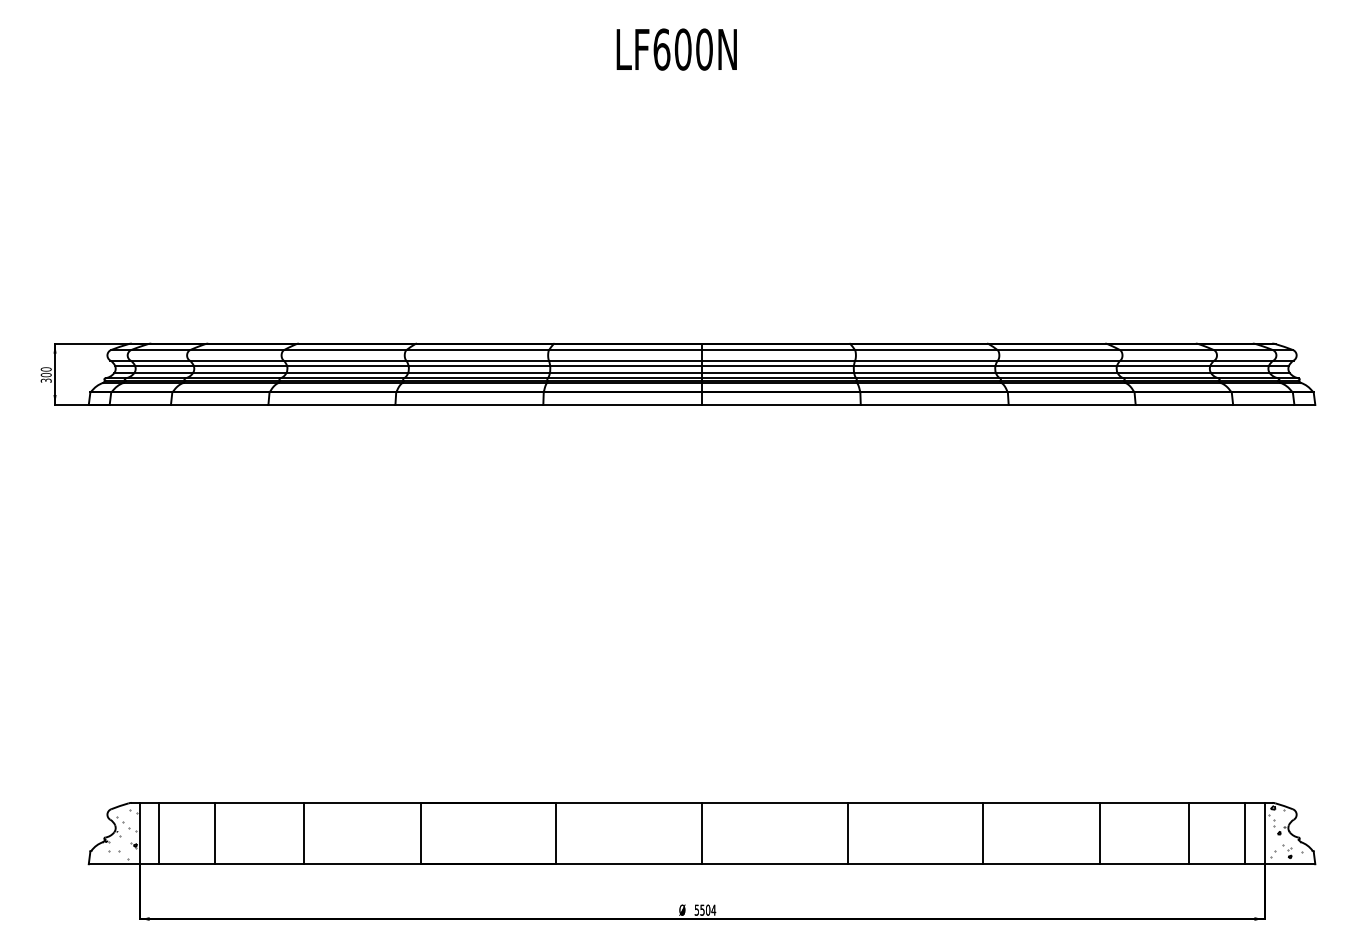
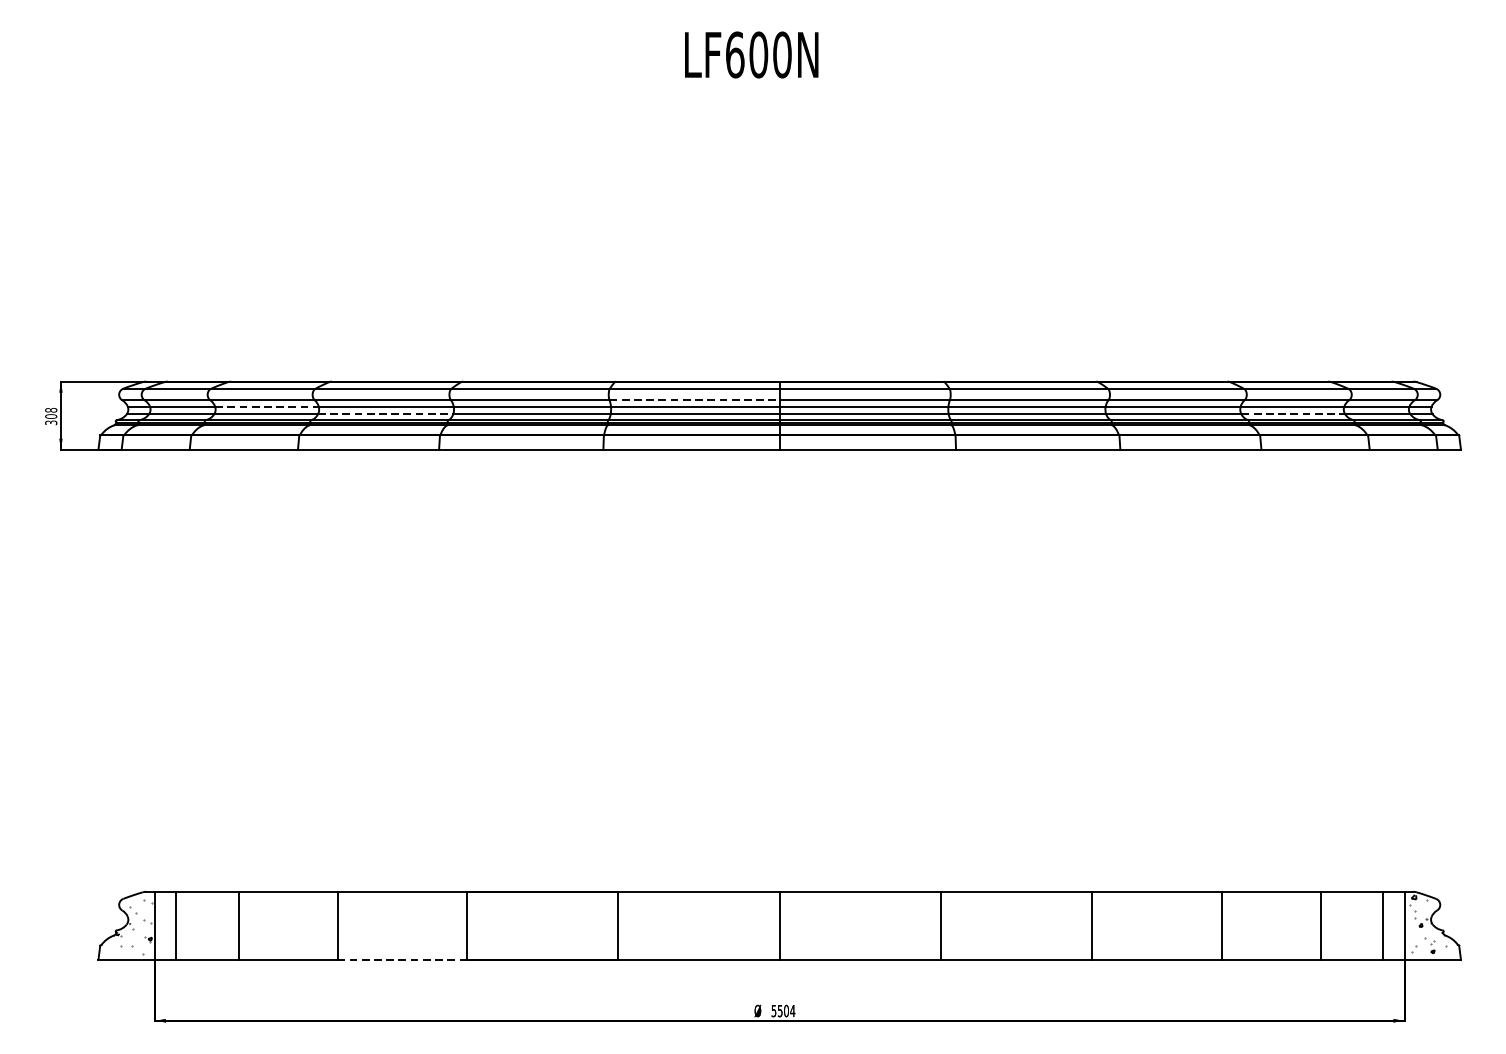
line: (625, 360) -> (694, 400), solid -> dashed
line: (240, 366) -> (266, 407), solid -> dashed
text: (46, 369) -> (51, 410), 300 -> 308
line: (347, 373) -> (385, 414), solid -> dashed
line: (1164, 373) -> (1293, 414), solid -> dashed
line: (362, 864) -> (402, 960), solid -> dashed

